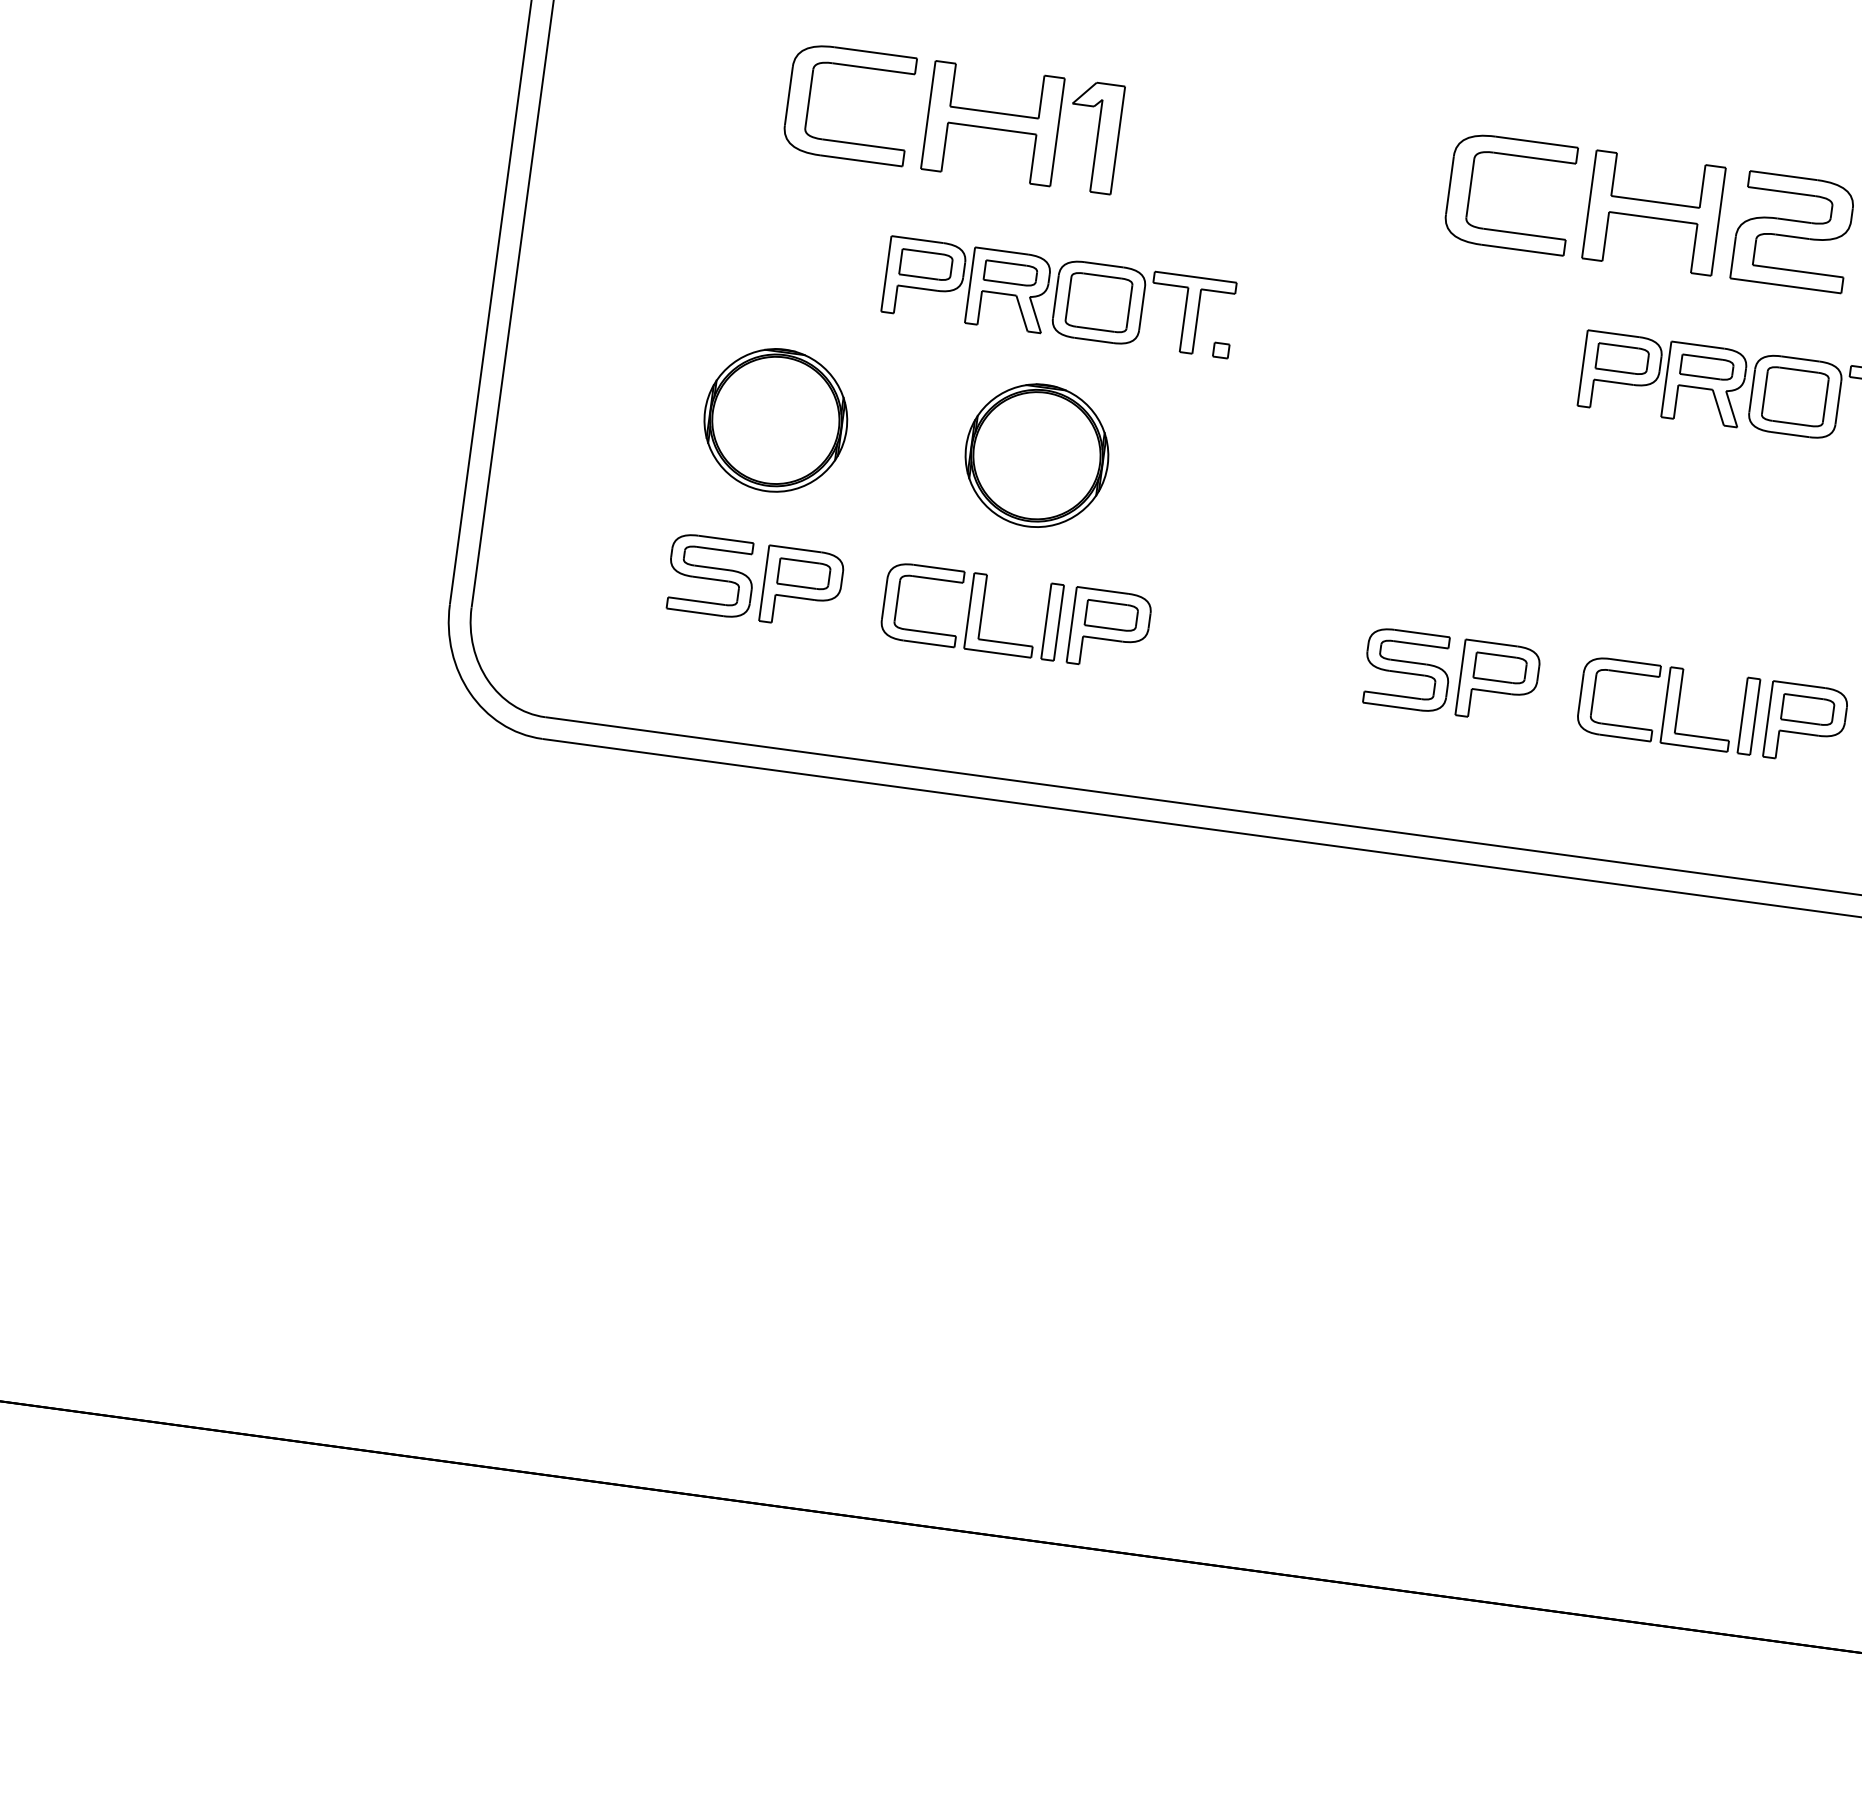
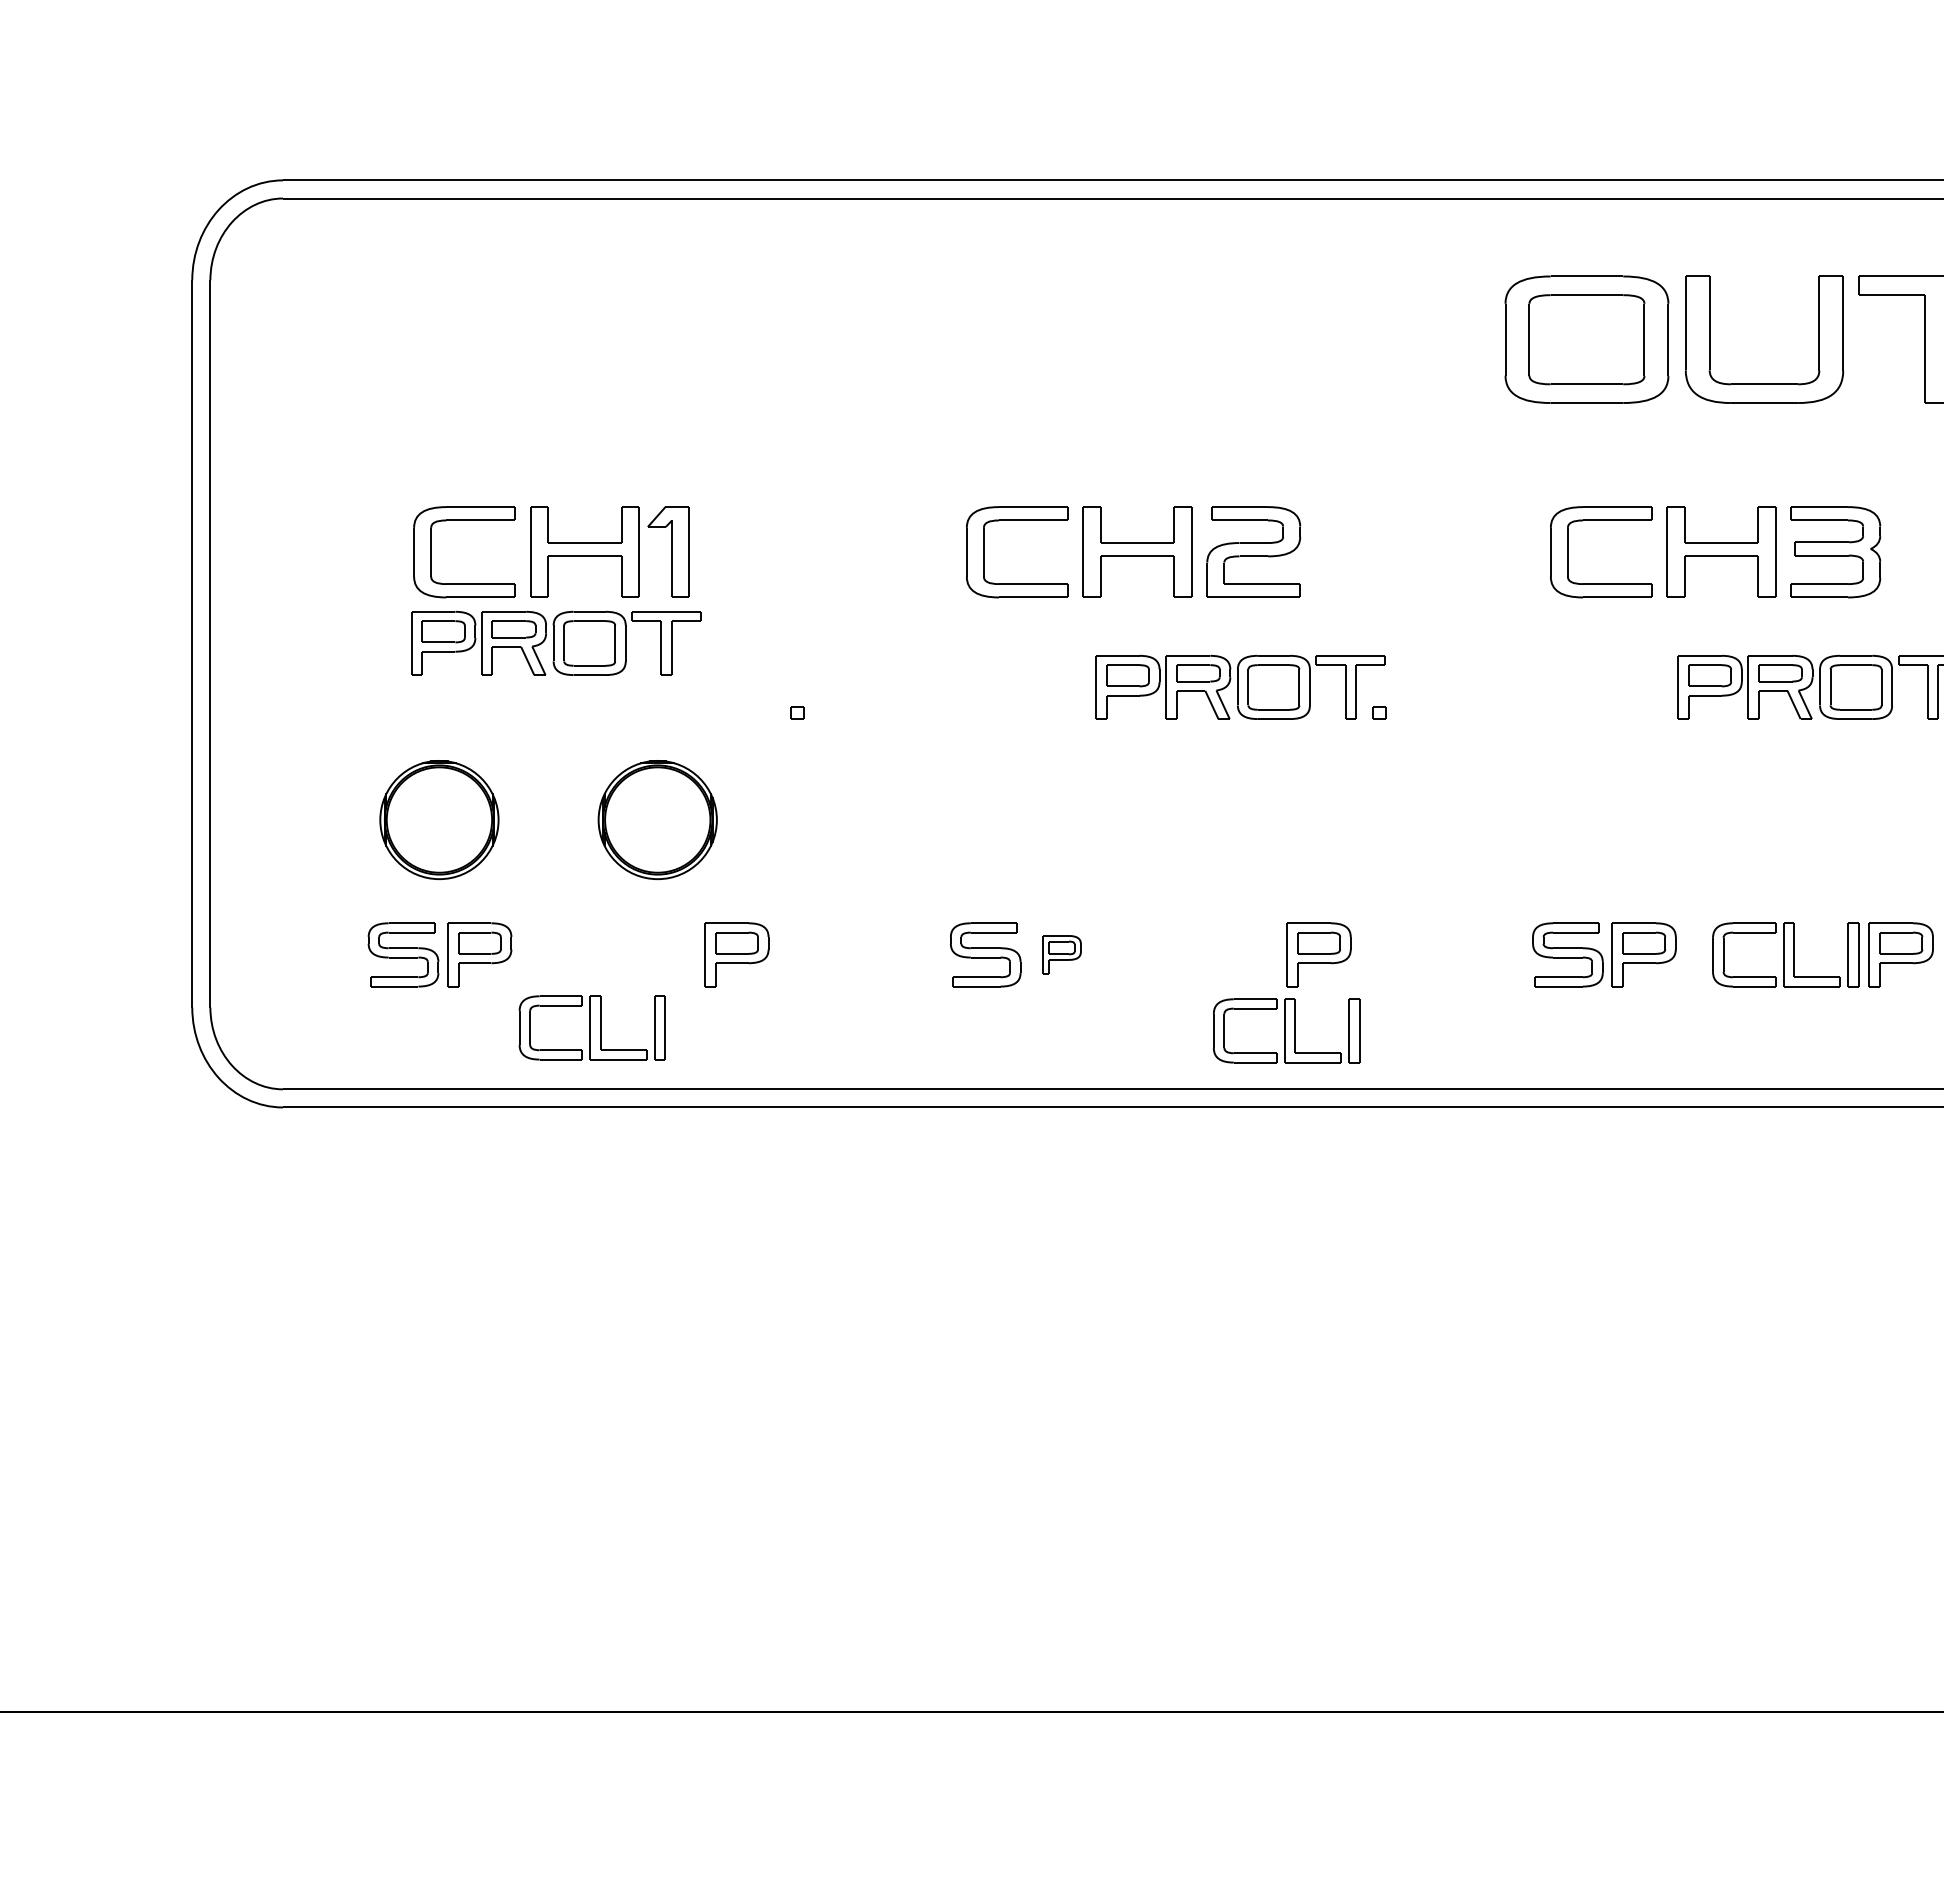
part: (1059, 296) -> (556, 642), moved
part: (970, 610) -> (591, 1027), moved
part: (1498, 681) -> (1061, 954), size x0.6
part: (1667, 704) -> (1286, 1030), moved

